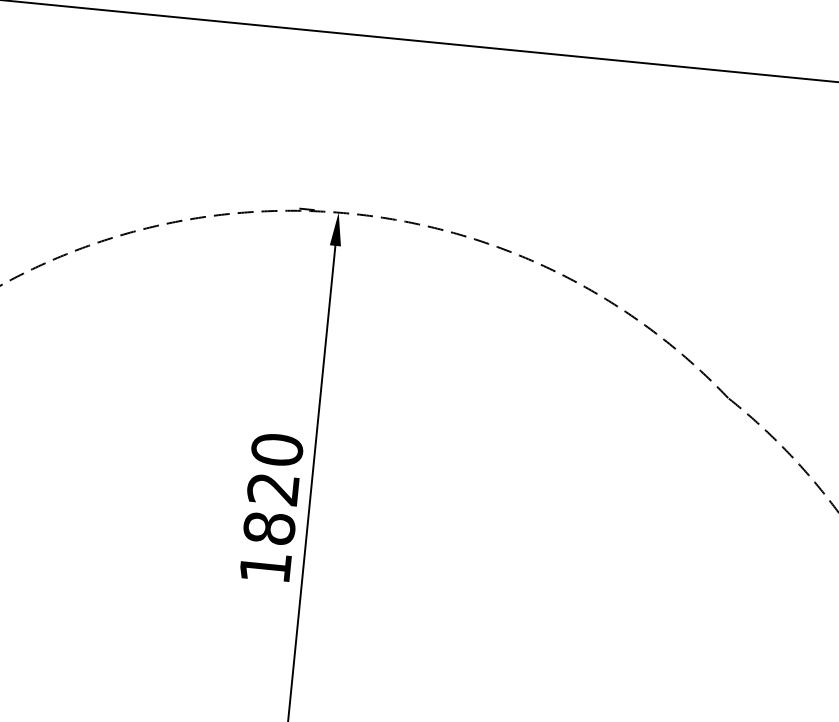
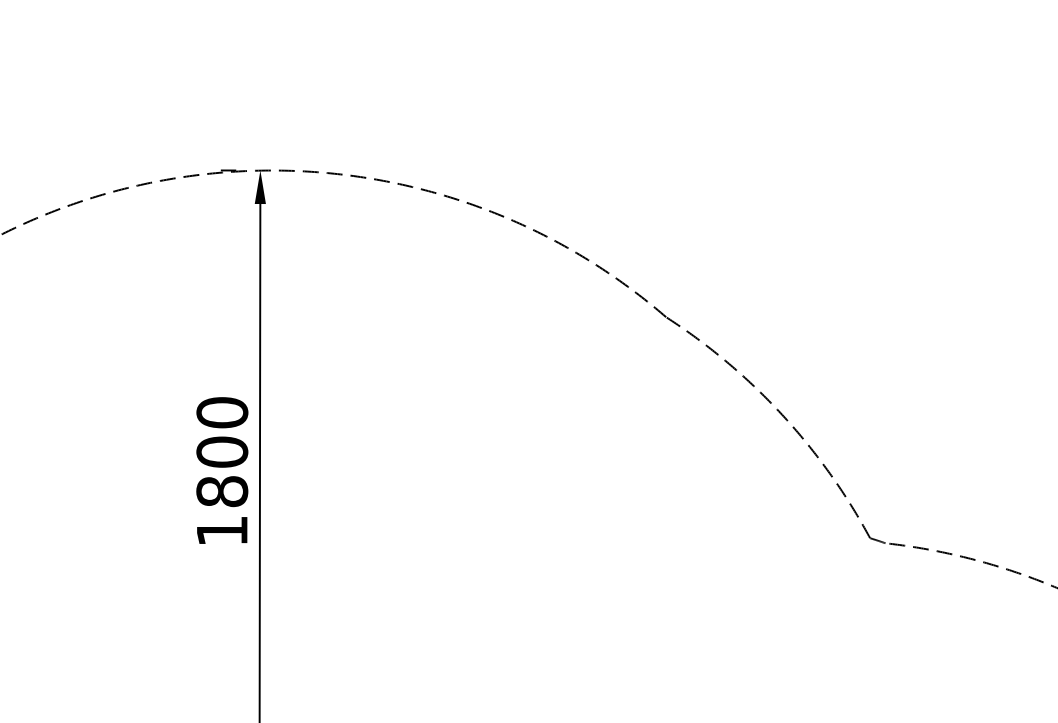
text: (273, 488) -> (222, 451), 1820 -> 1800

